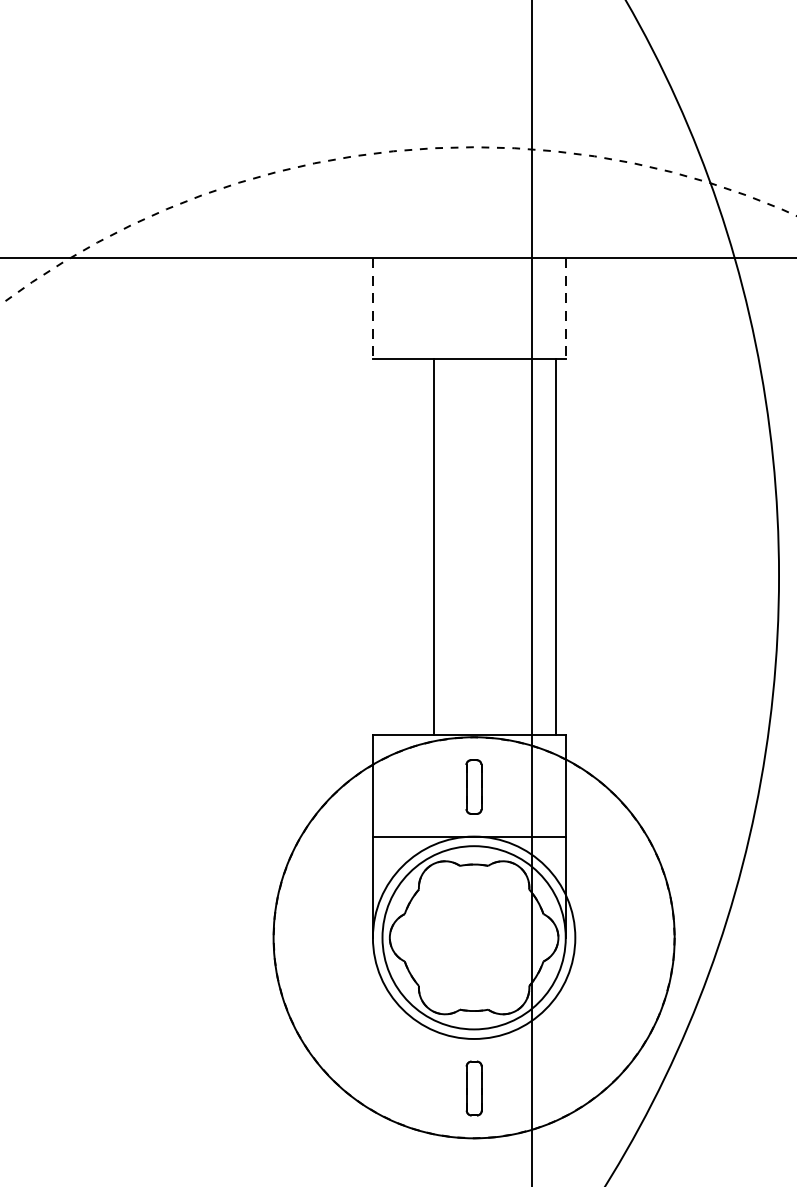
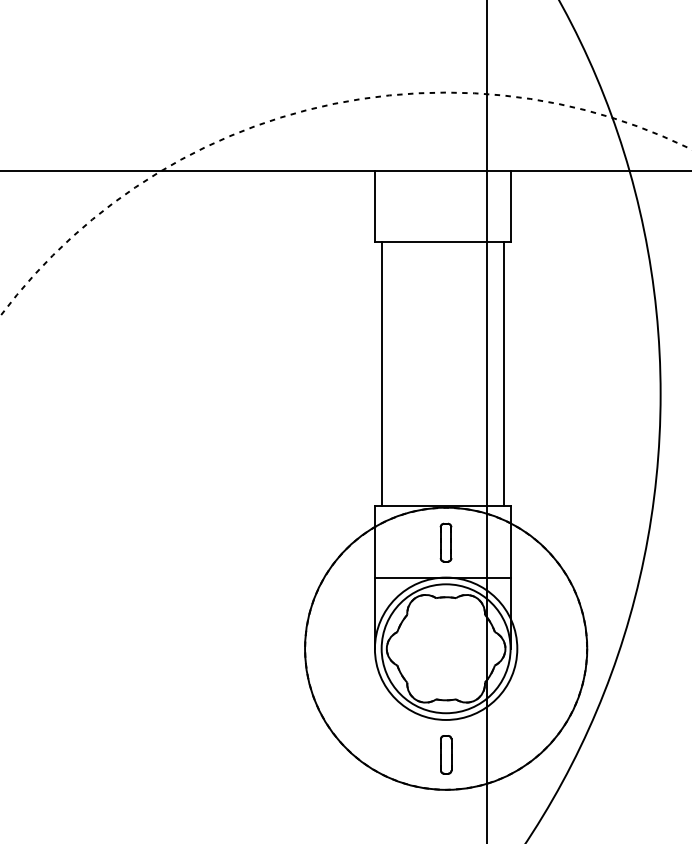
line: (372, 309) -> (374, 206), dashed -> solid
line: (565, 309) -> (510, 206), dashed -> solid
line: (433, 546) -> (381, 373), moved

